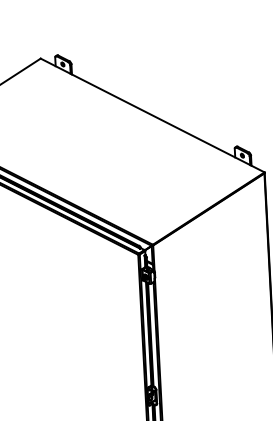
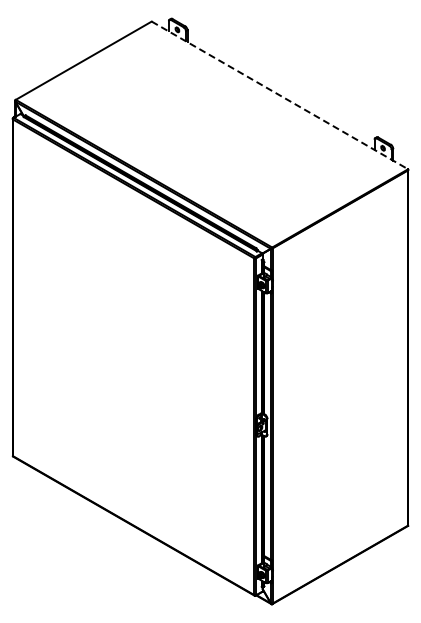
line: (152, 115) -> (279, 95), solid -> dashed

